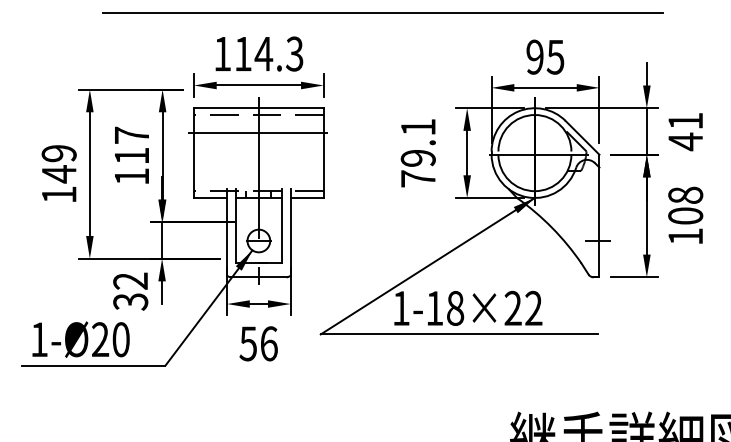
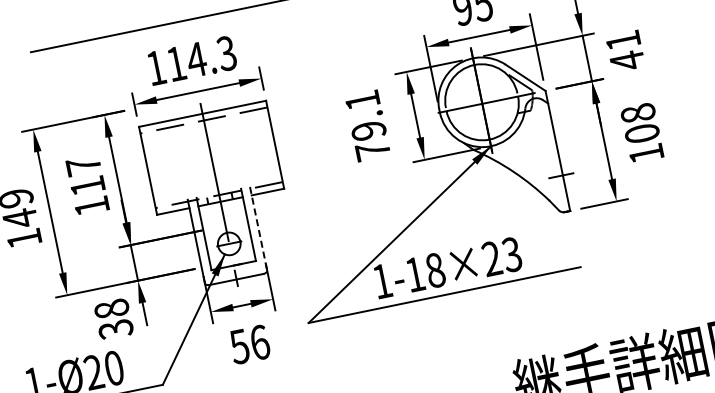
line: (257, 132) -> (206, 137), removed
line: (290, 232) -> (258, 229), solid -> dashed
text: (130, 280) -> (111, 308), 32 -> 38
text: (533, 308) -> (511, 254), 1-18×22 -> 1-18×23

